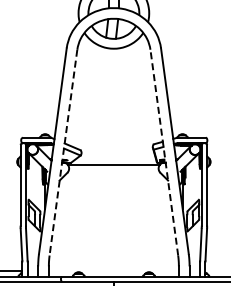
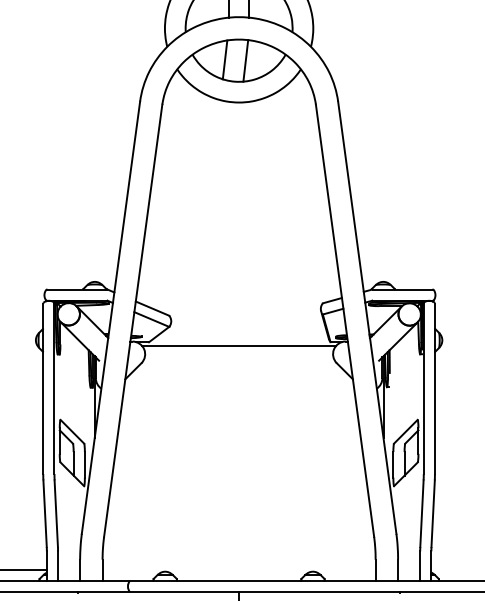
line: (63, 152) -> (133, 320), dashed -> solid
line: (164, 152) -> (345, 320), dashed -> solid

